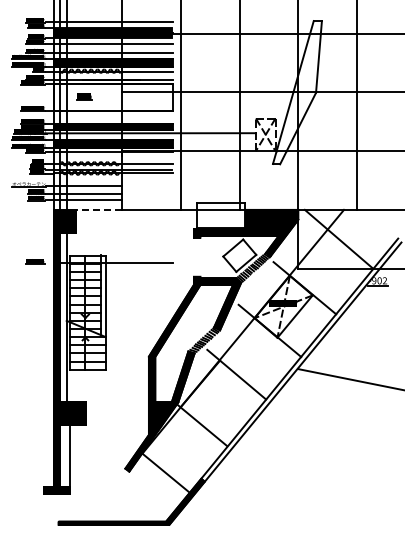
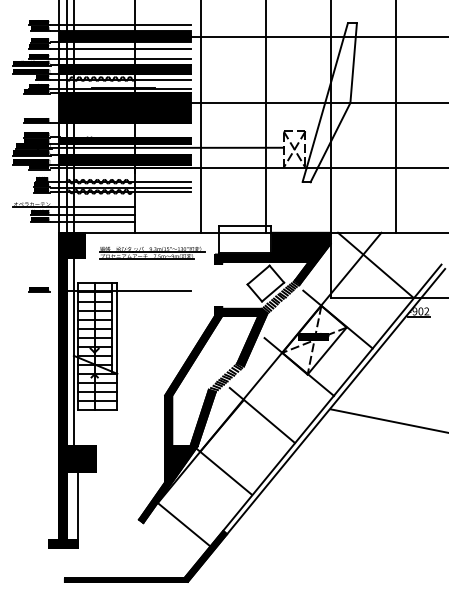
fill: (113, 97) -> (125, 108), added
line: (99, 209) -> (110, 232), dashed -> solid
part: (137, 228) -> (152, 253), added

